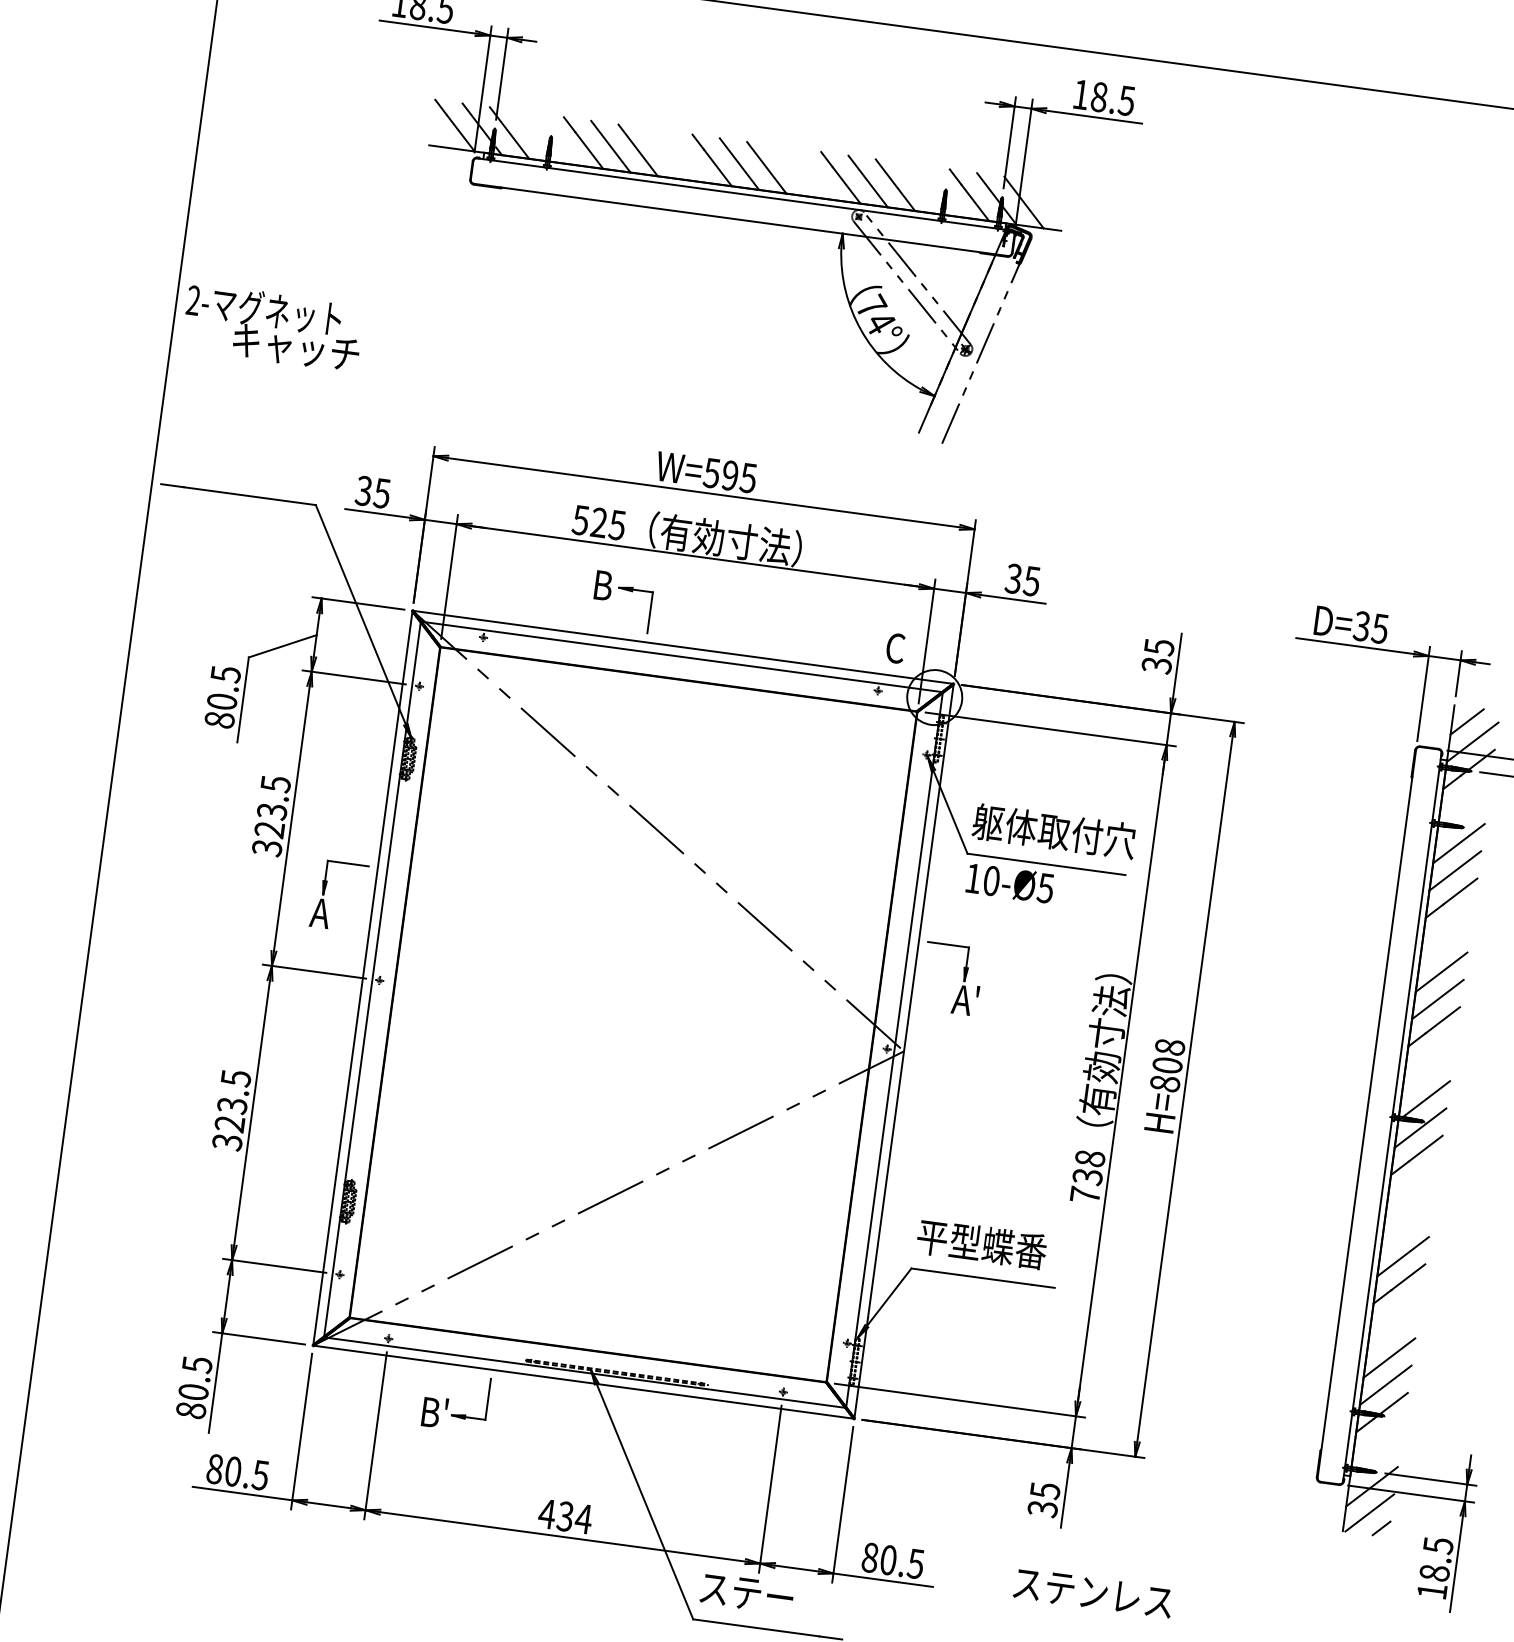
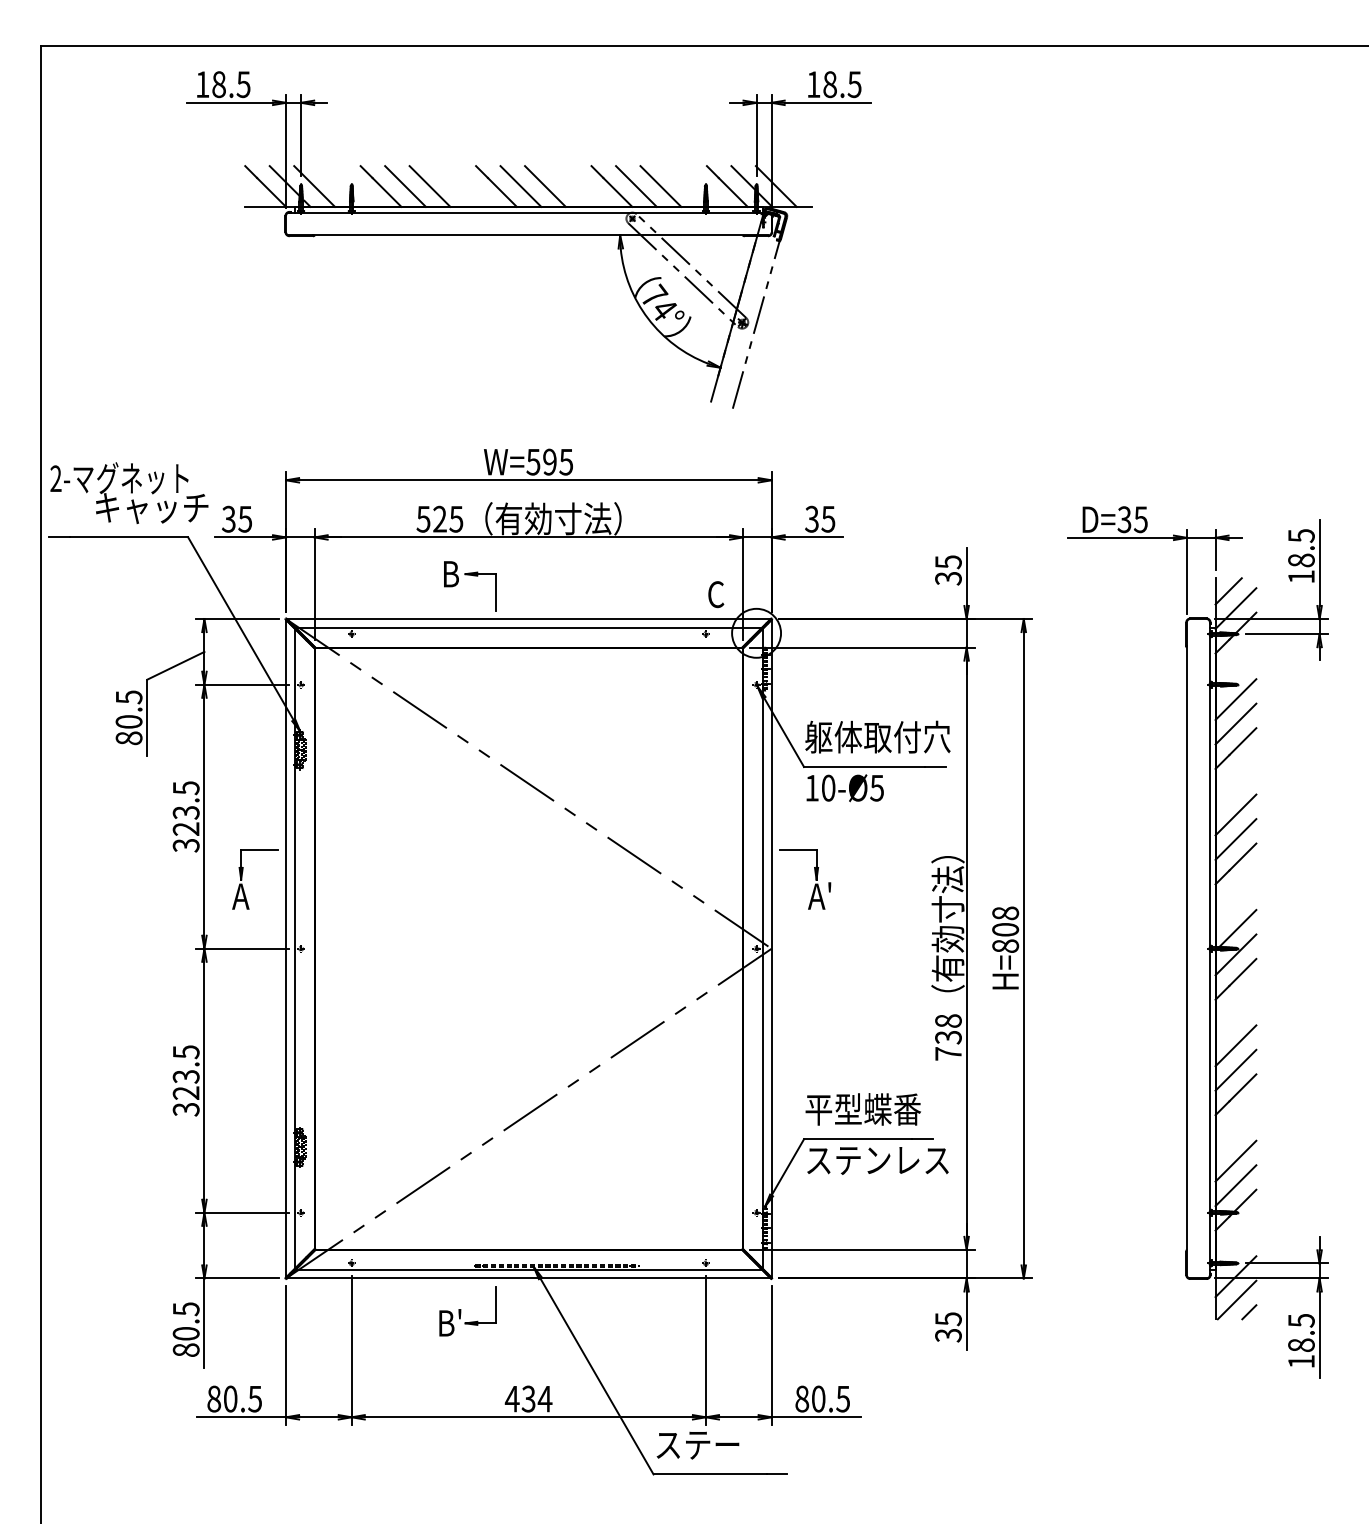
text: (273, 326) -> (129, 492), moved
line: (1406, 1229) -> (1235, 1045), added
part: (455, 1402) -> (467, 1311), moved
text: (1092, 1592) -> (877, 1160), moved

